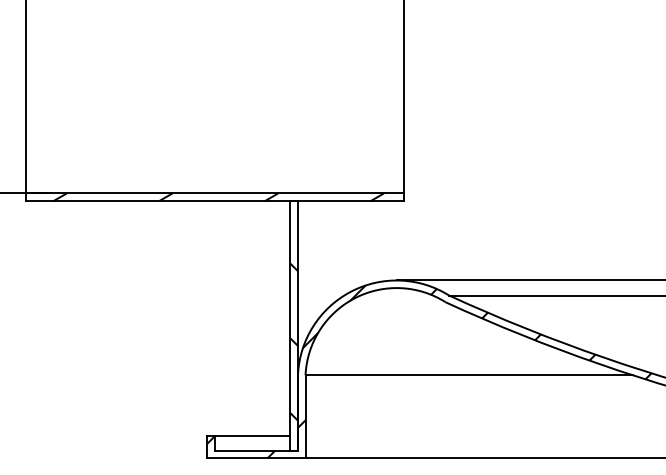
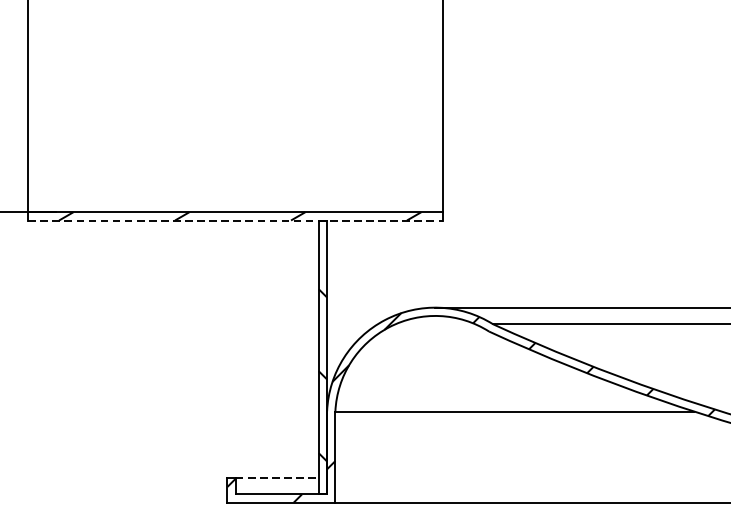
line: (215, 201) -> (236, 221), solid -> dashed
line: (252, 435) -> (277, 477), solid -> dashed

